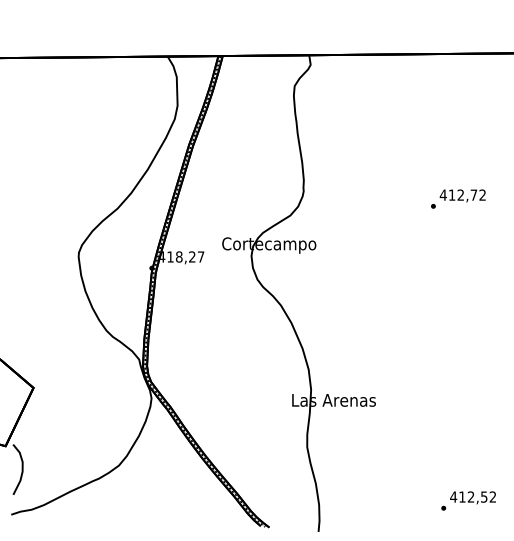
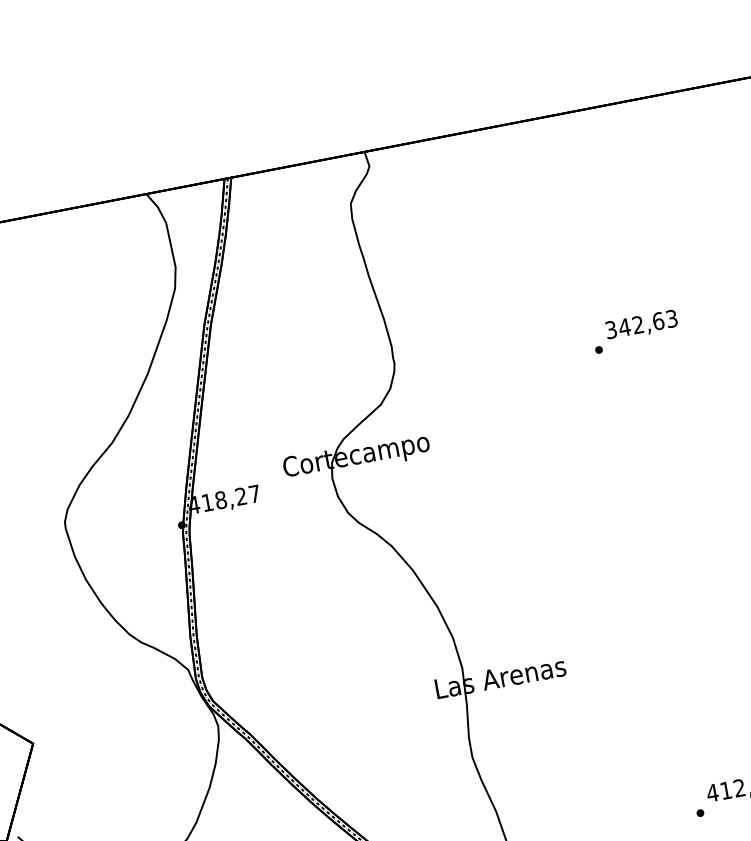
text: (462, 194) -> (640, 323), 412,72 -> 342,63

